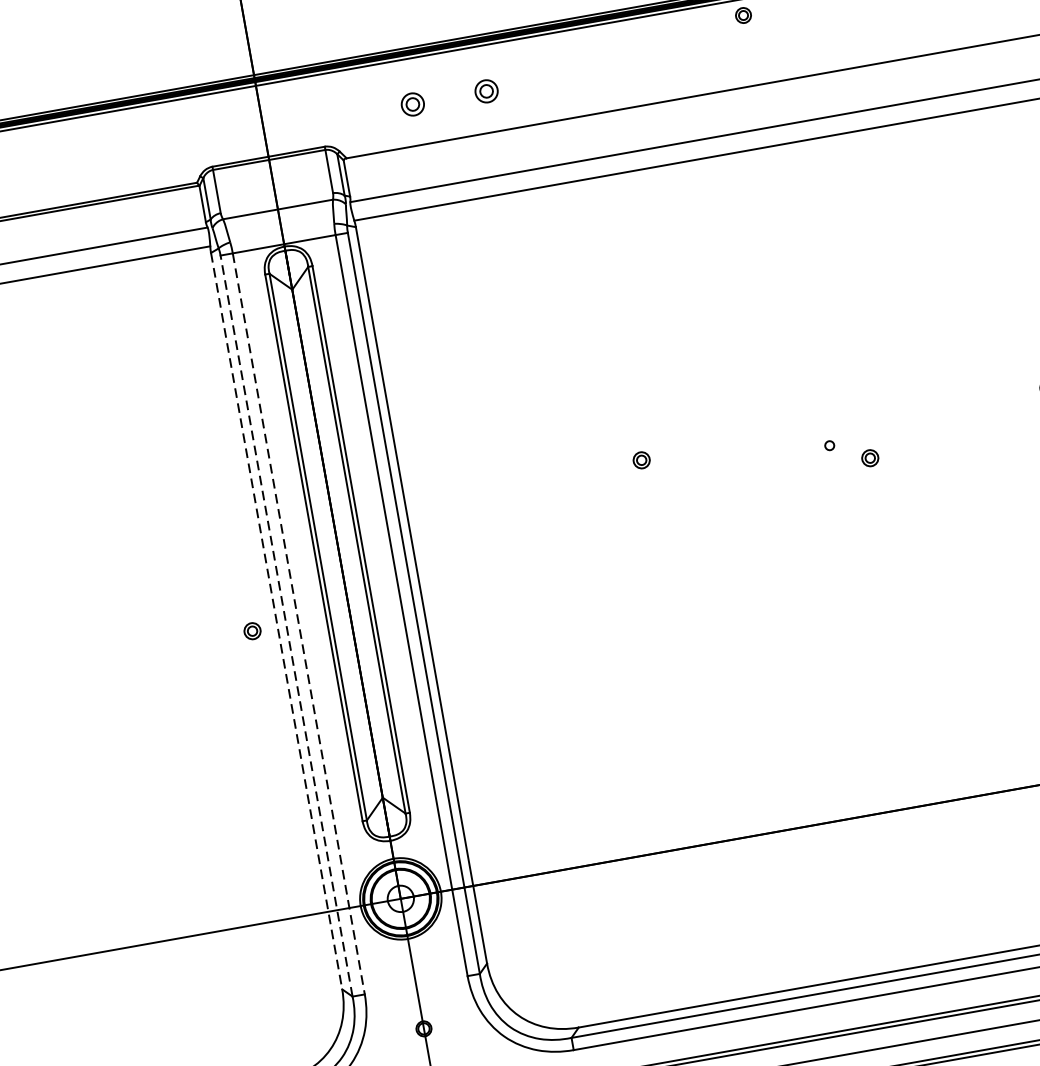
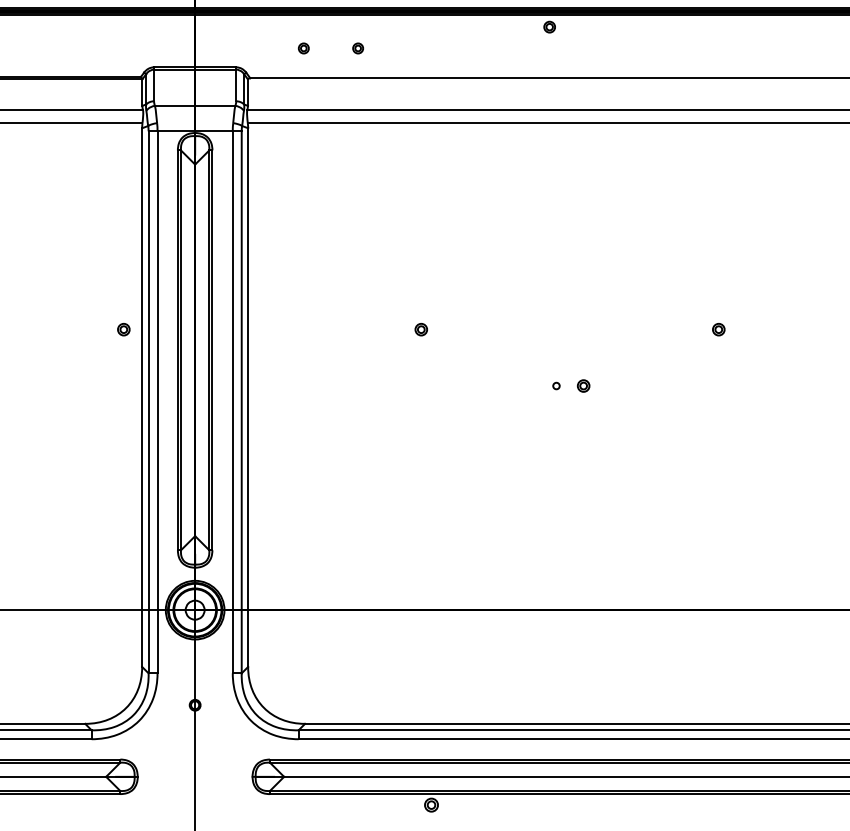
part: (487, 91) -> (358, 48), size x0.62
part: (412, 104) -> (303, 48), size x0.62
circle: (829, 444) -> (556, 385), moved
part: (869, 457) -> (583, 385), moved
line: (277, 622) -> (142, 398), dashed -> solid
line: (286, 624) -> (148, 401), dashed -> solid
line: (298, 624) -> (157, 402), dashed -> solid
part: (252, 631) -> (123, 329), moved

